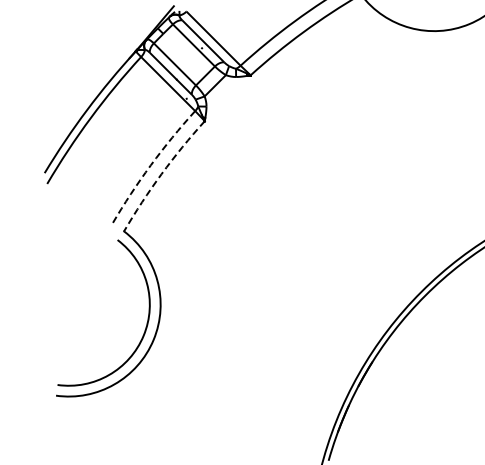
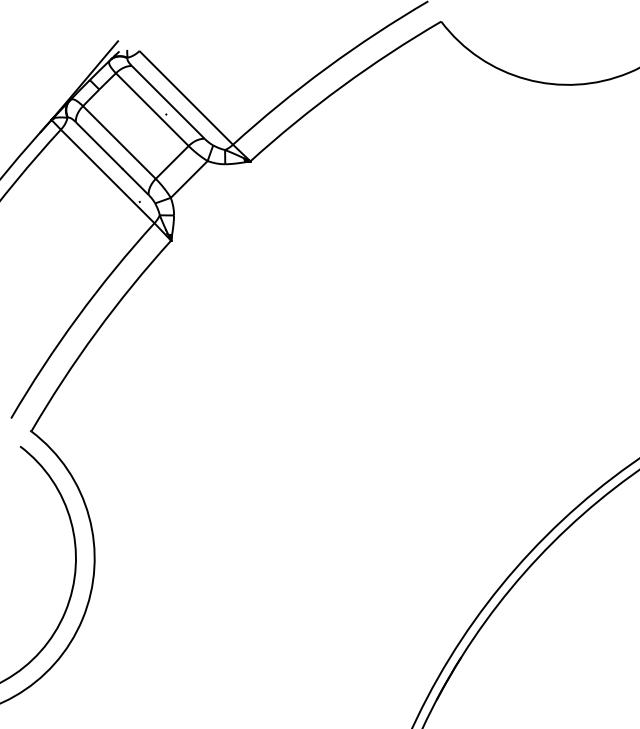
arc: (150, 165) -> (77, 317), dashed -> solid
arc: (161, 174) -> (96, 332), dashed -> solid

